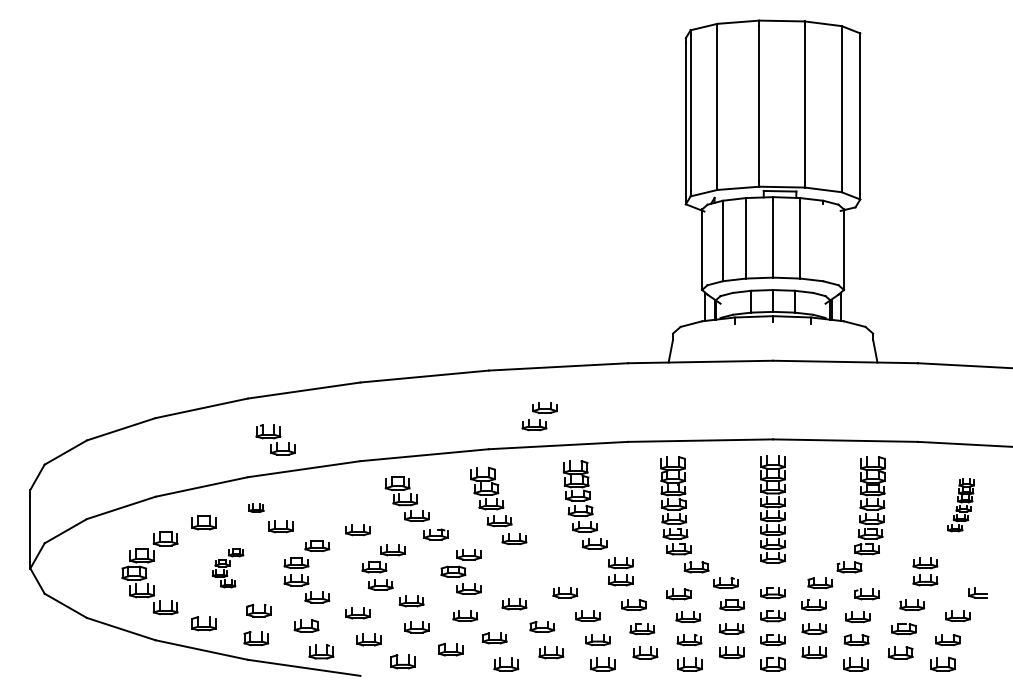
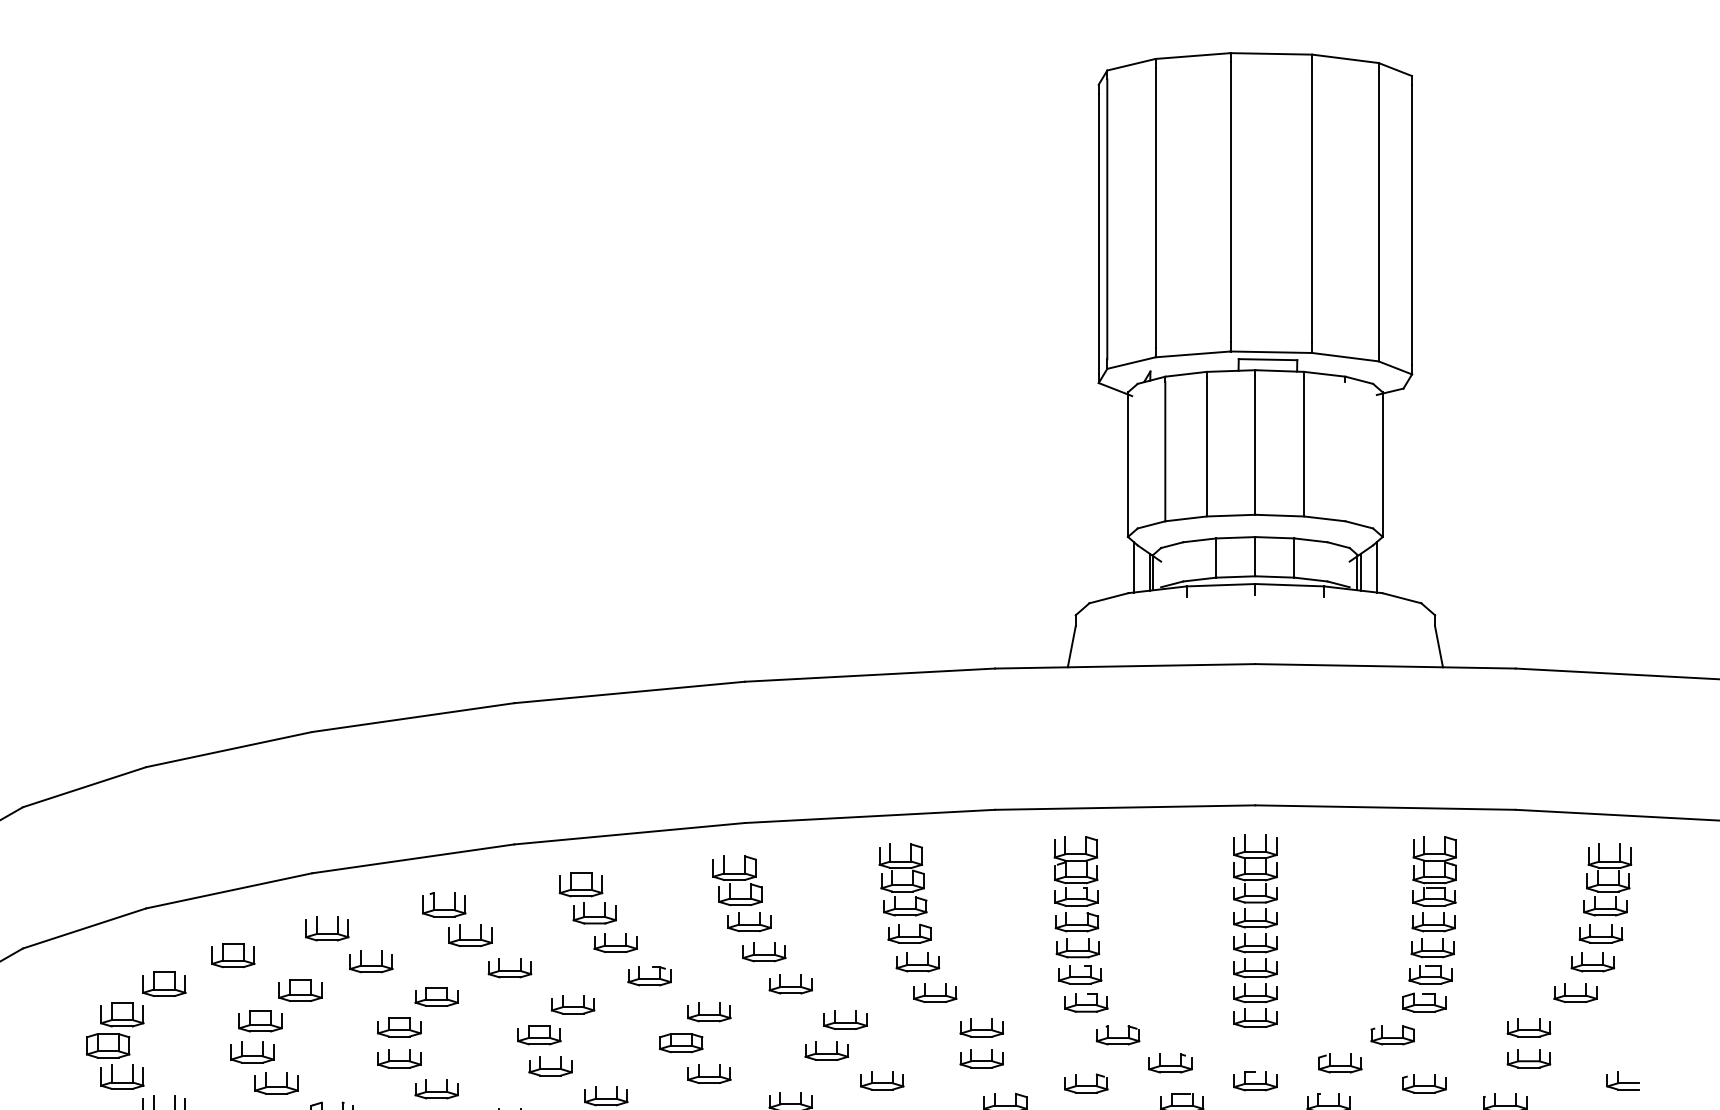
part: (539, 416) -> (835, 1035), moved
part: (275, 439) -> (456, 918), moved
part: (960, 504) -> (1592, 922), size x1.67
part: (256, 507) -> (327, 927), size x1.67
part: (227, 568) -> (275, 1037), size x1.67

